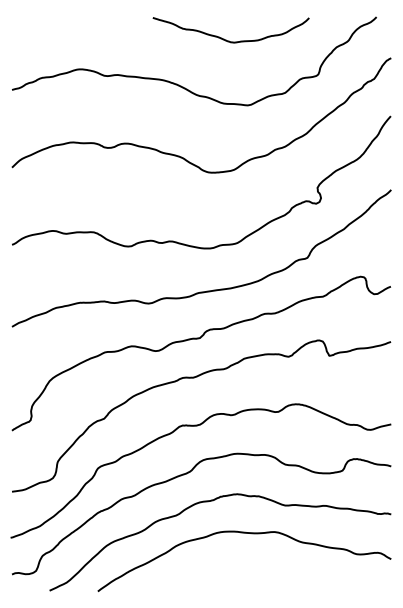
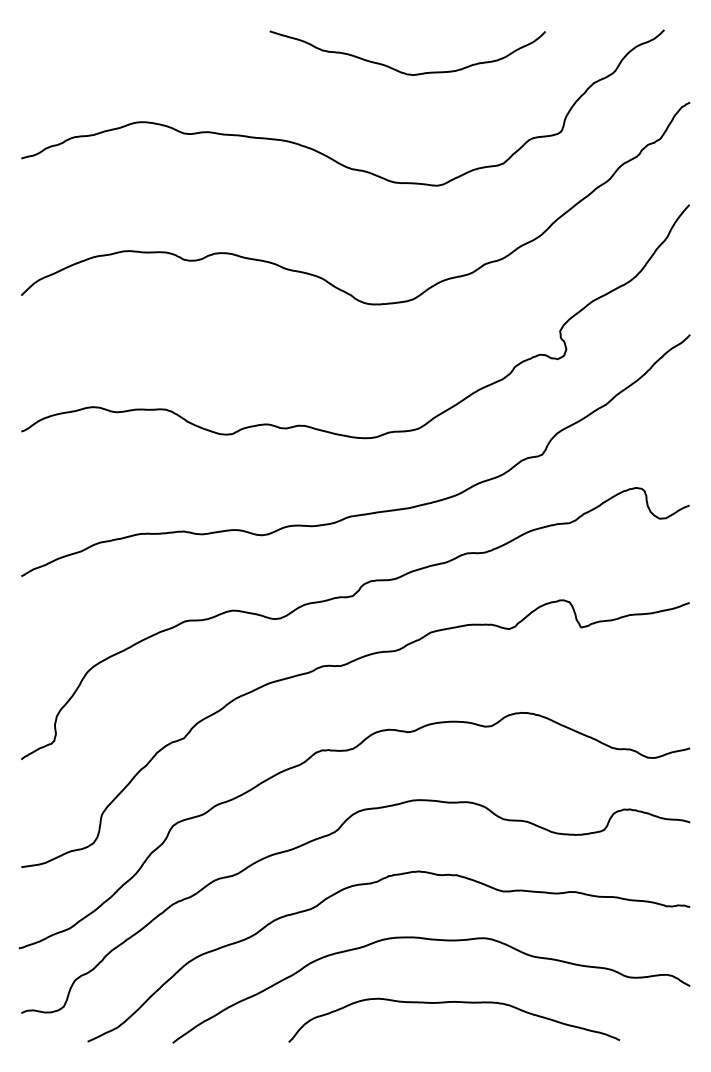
curve: (257, 569) -> (454, 1004), added

